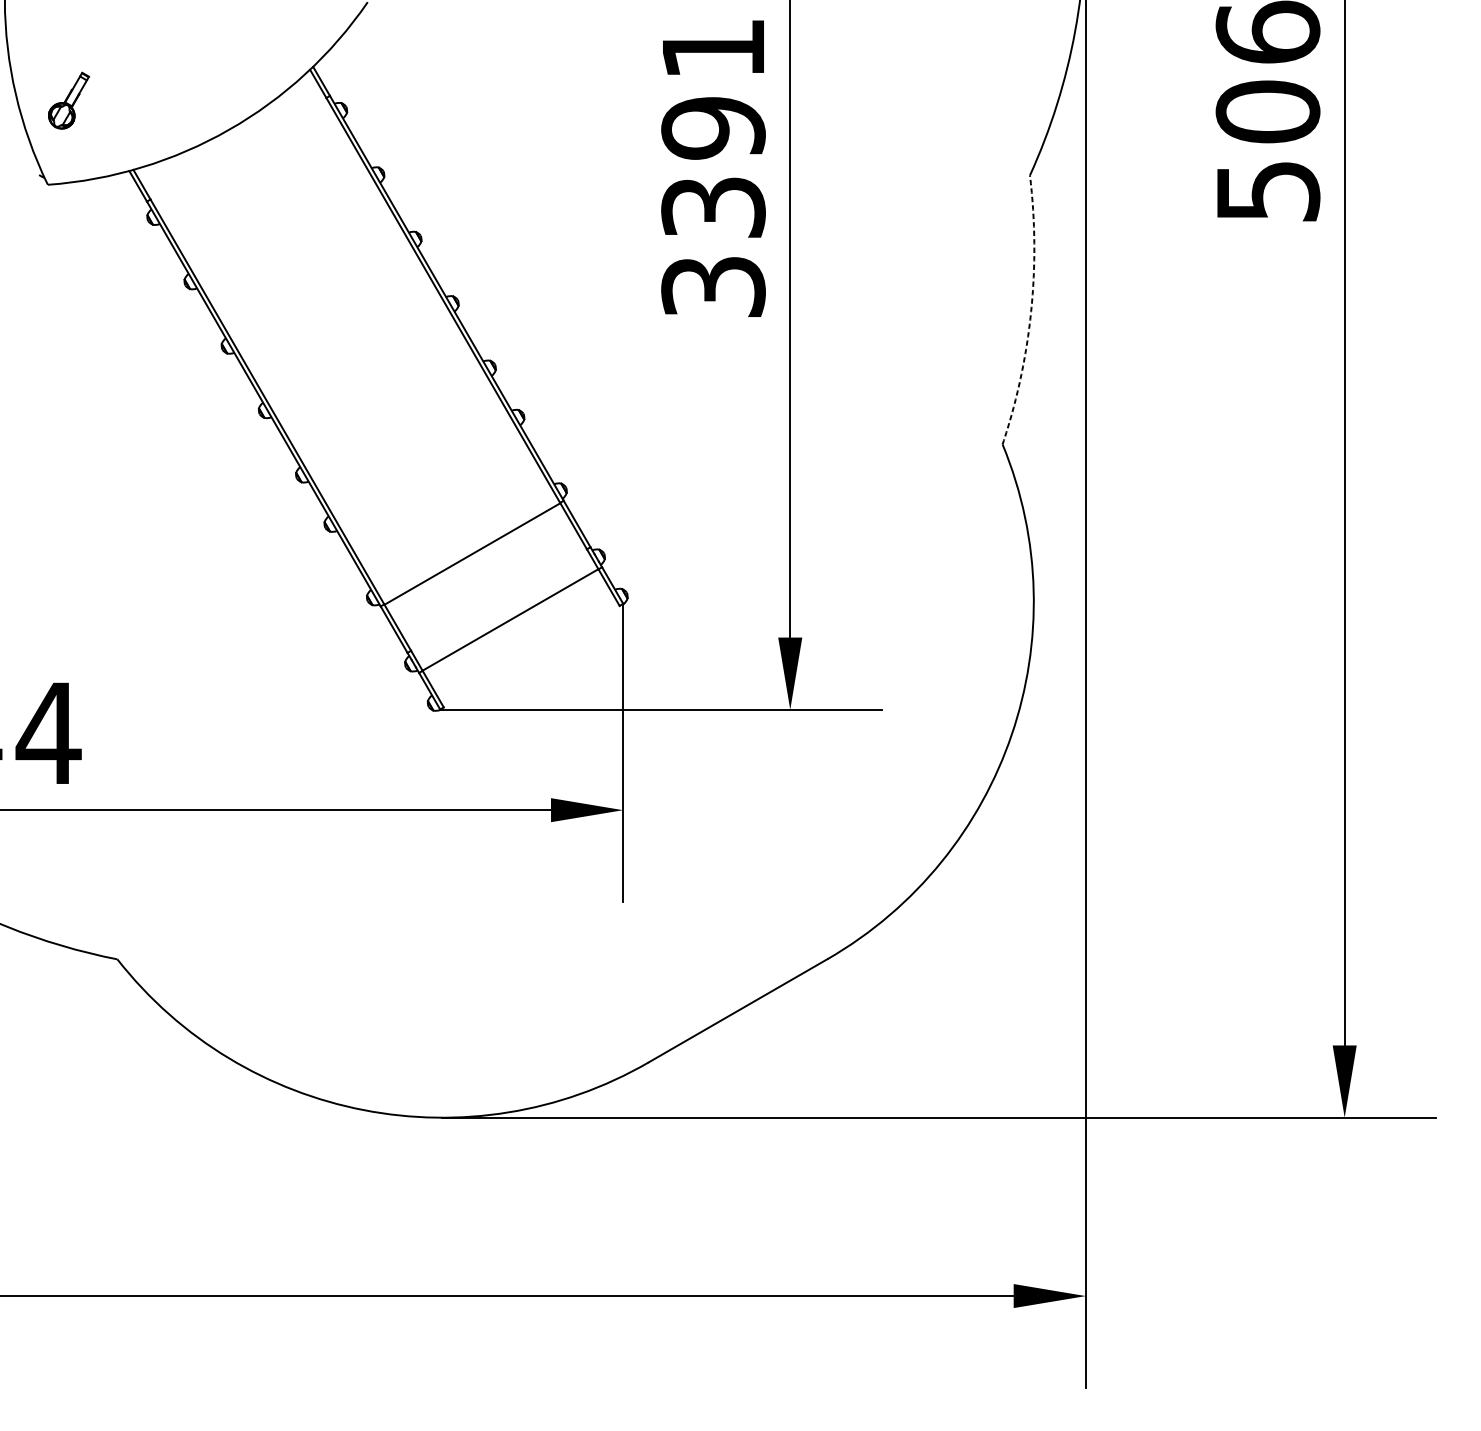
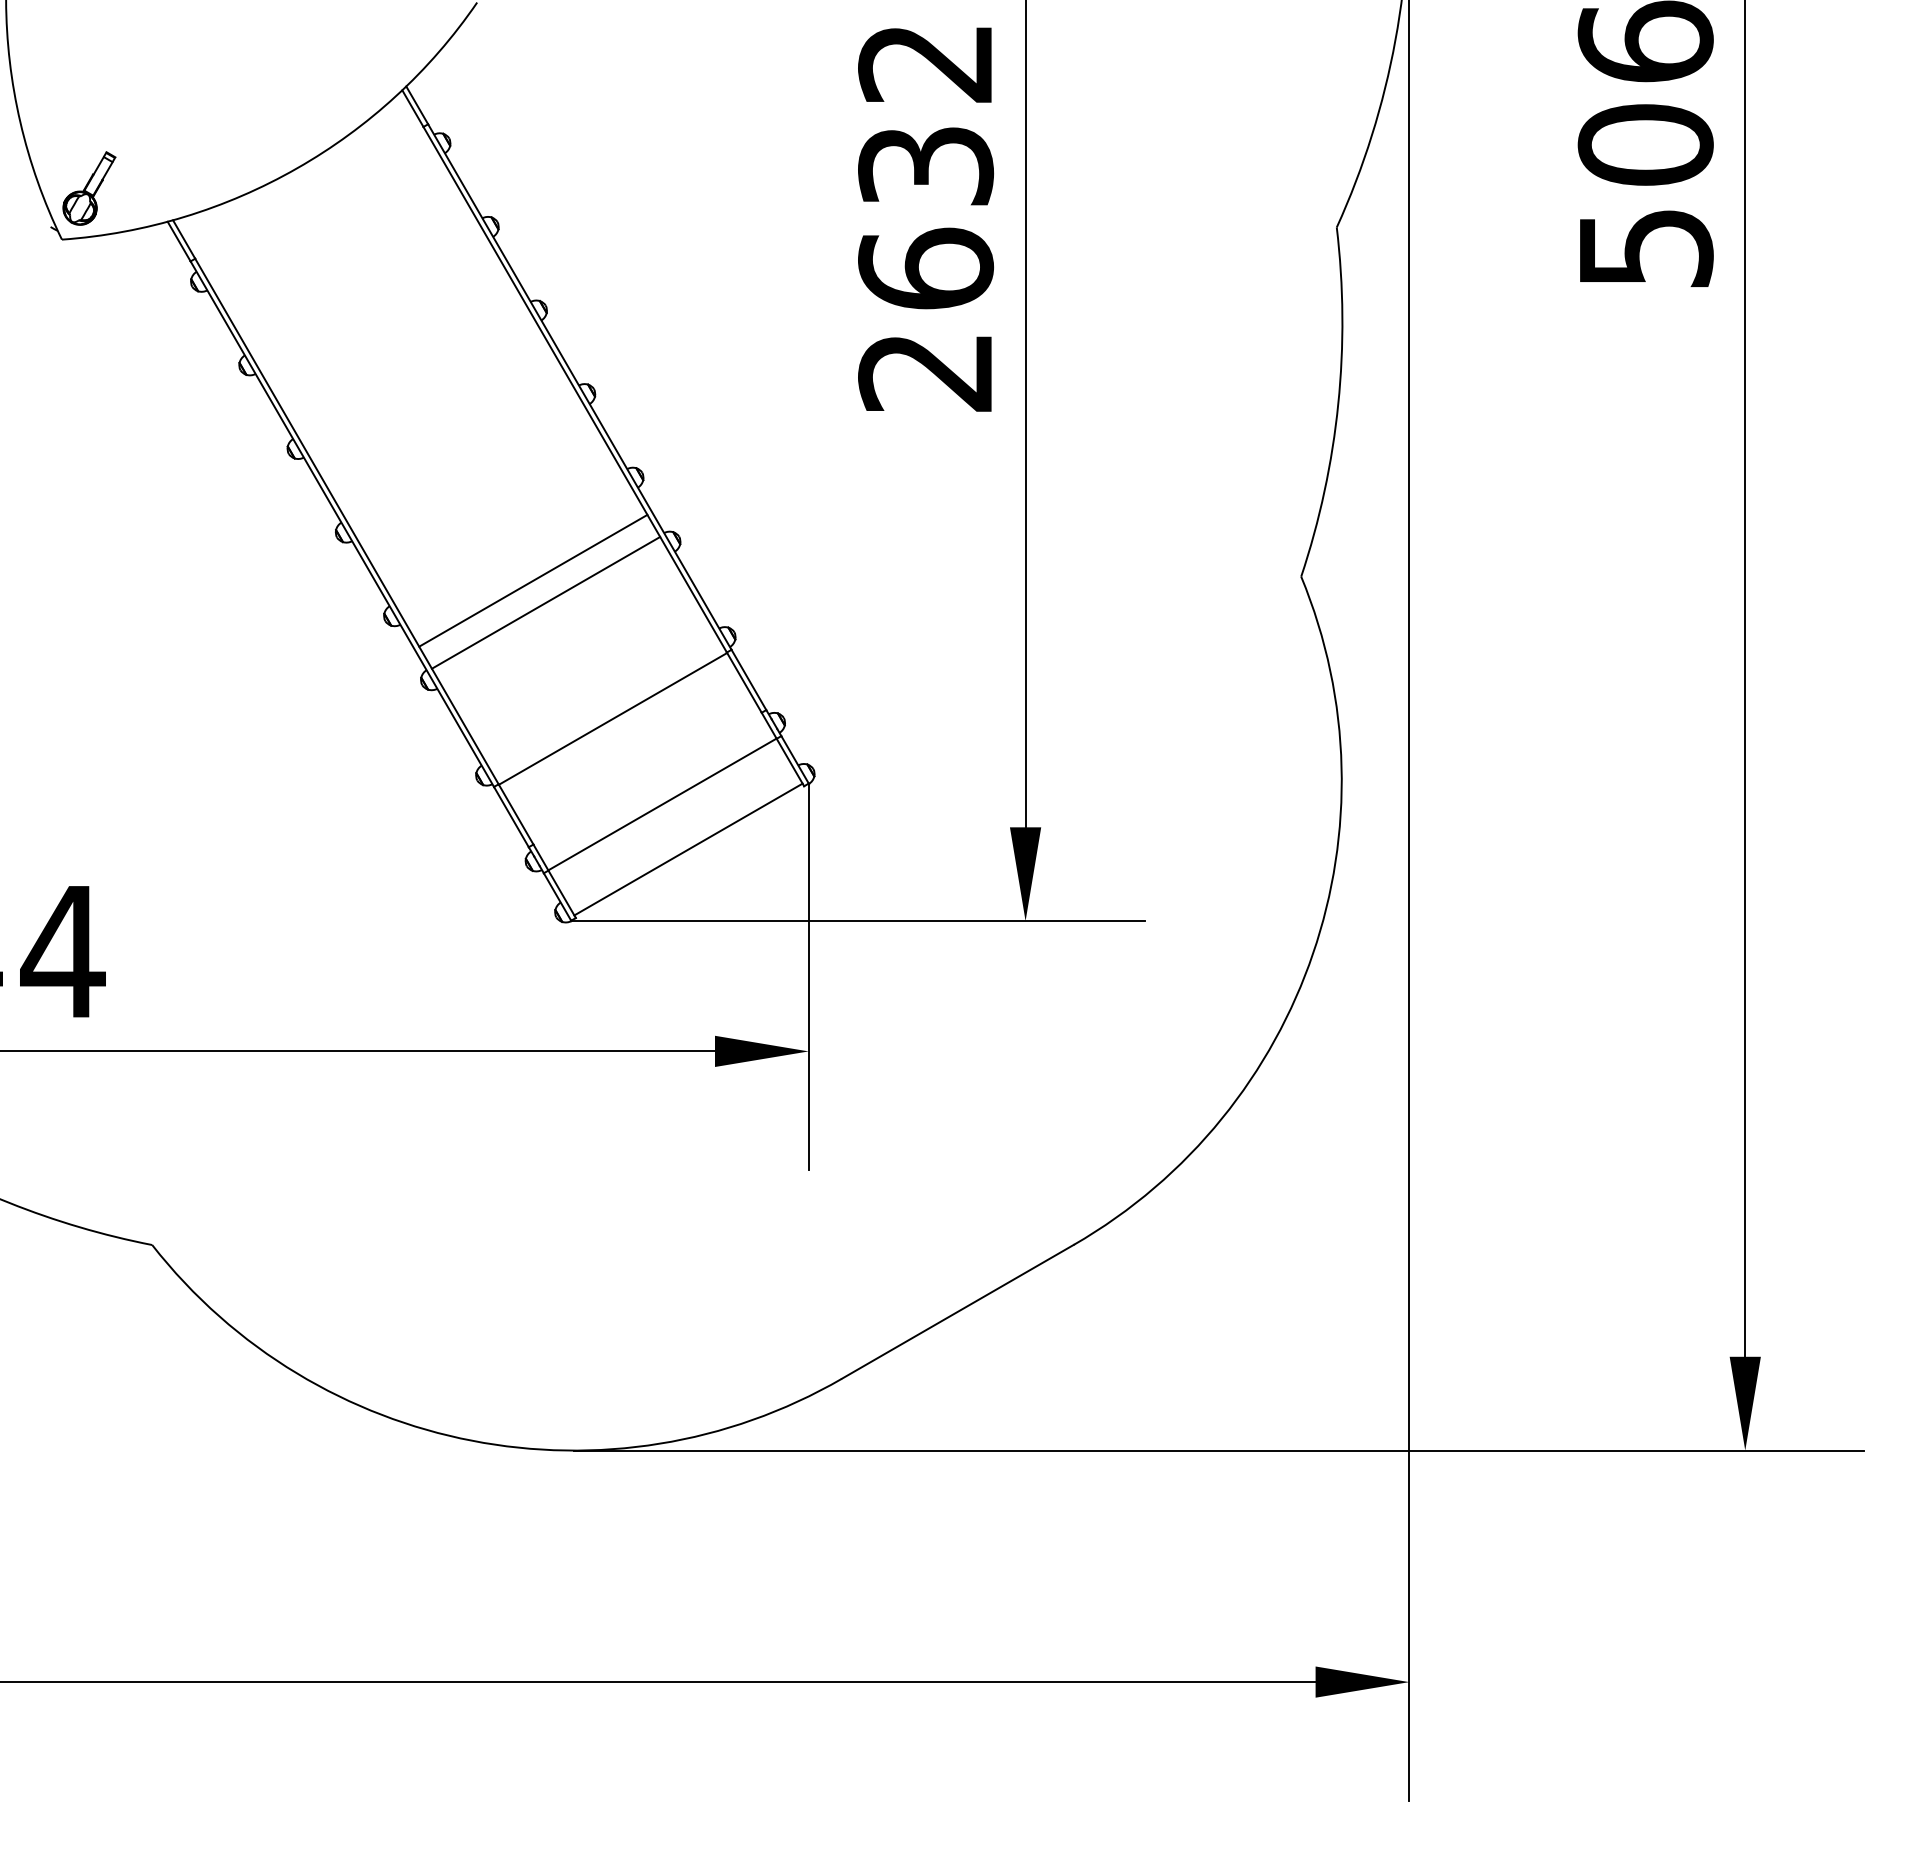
part: (69, 100) -> (89, 188), moved
text: (713, 168) -> (926, 218), 3391 -> 2632
arc: (1031, 311) -> (1338, 404), dashed -> solid
line: (411, 447) -> (533, 580), added
line: (420, 464) -> (545, 602), added
line: (530, 654) -> (688, 849), added

